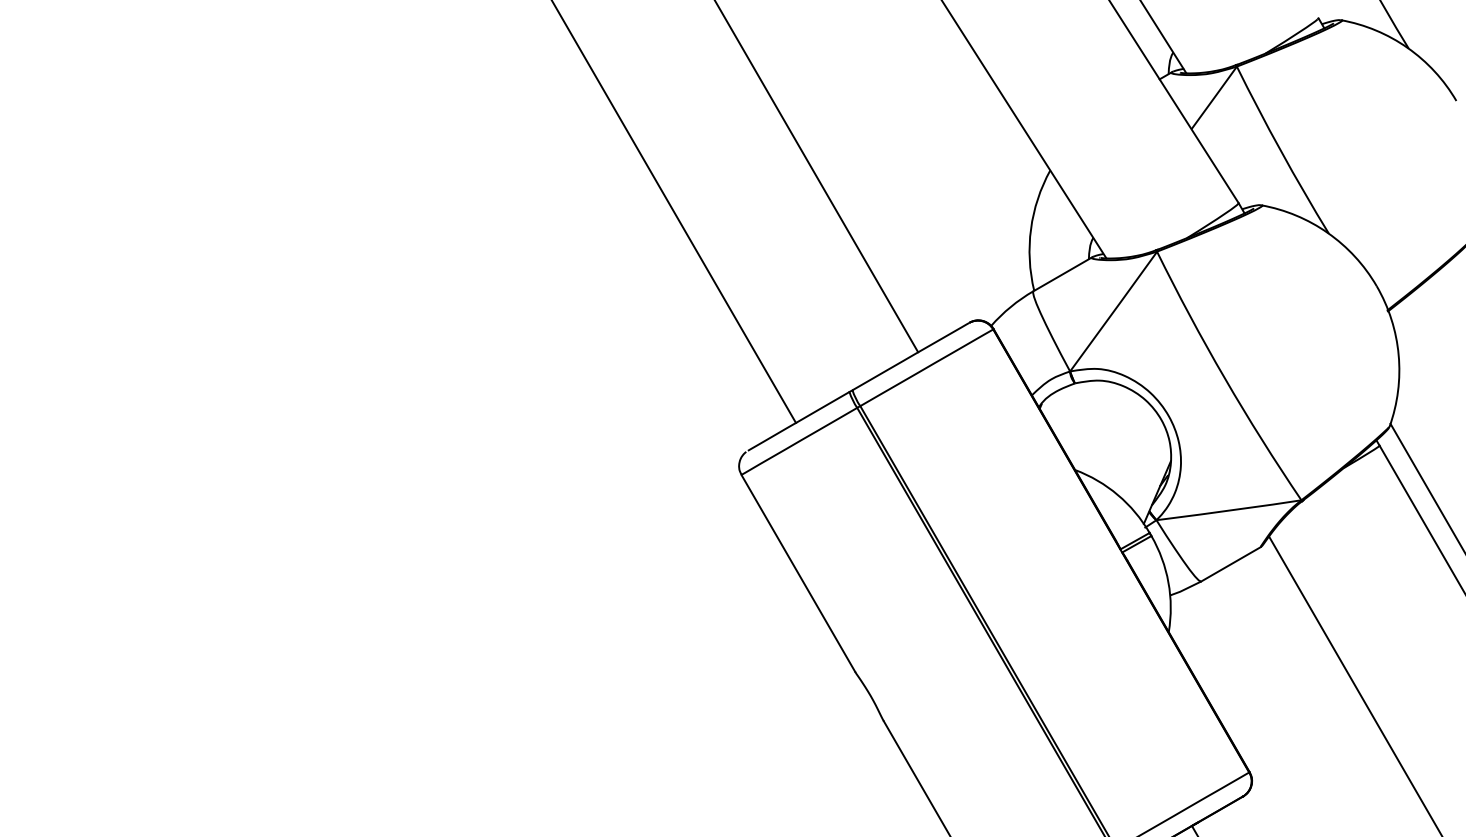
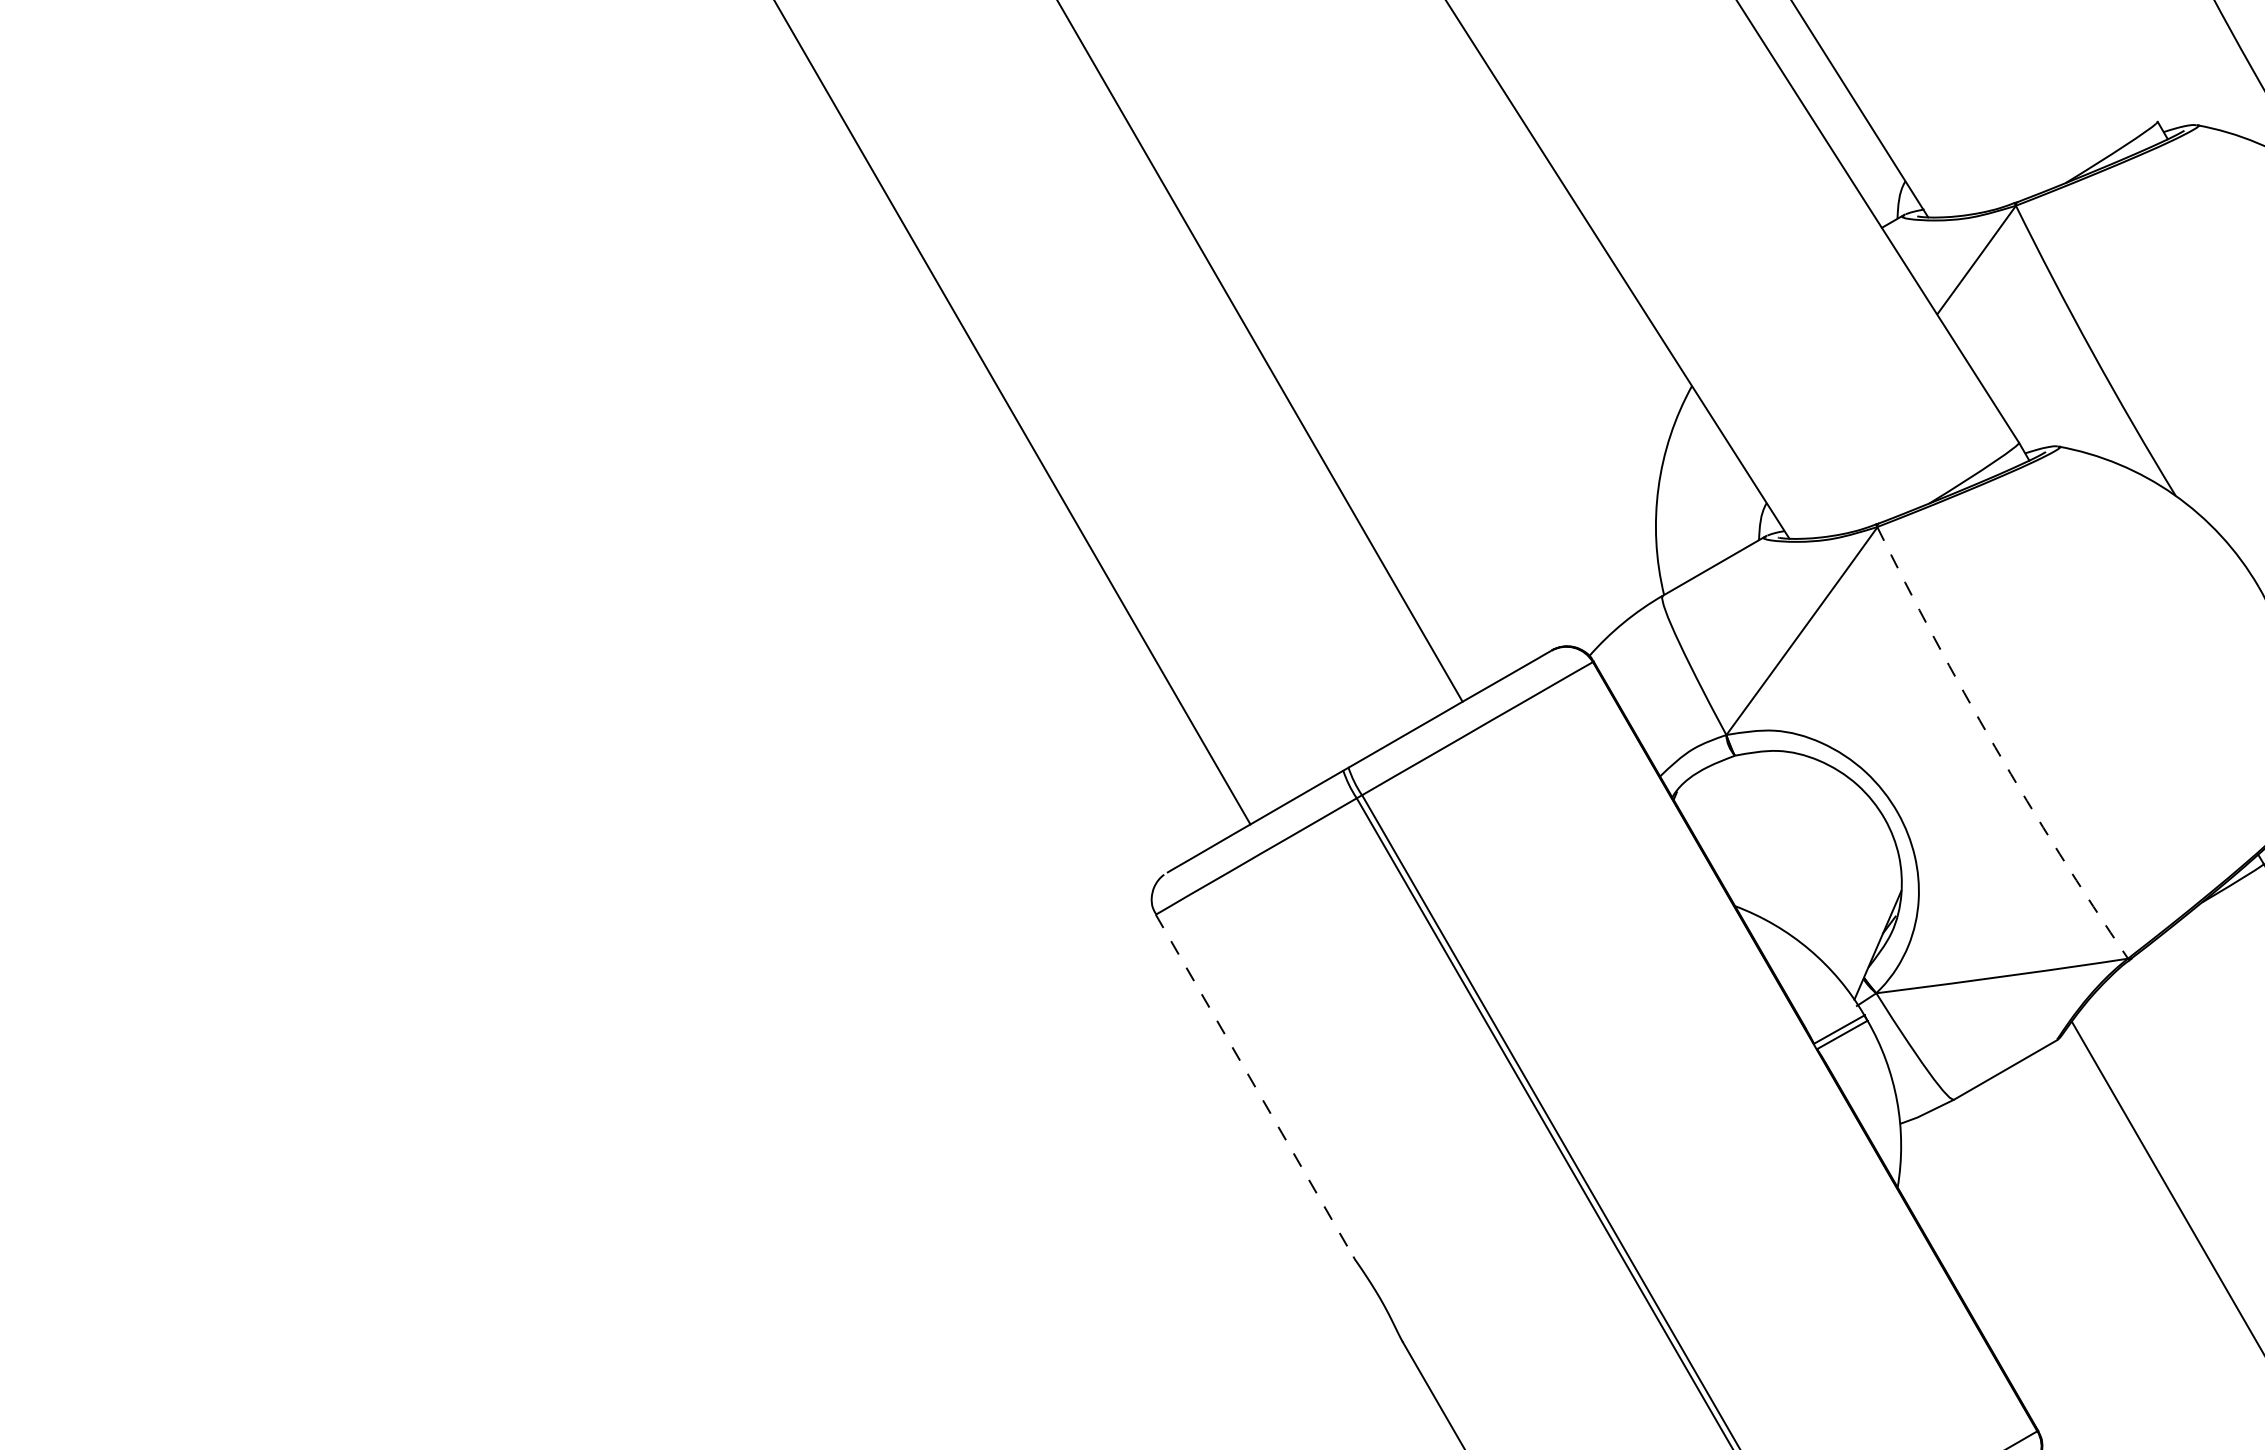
arc: (1224, 378) -> (1994, 747), solid -> dashed
line: (798, 573) -> (1254, 1085), solid -> dashed

